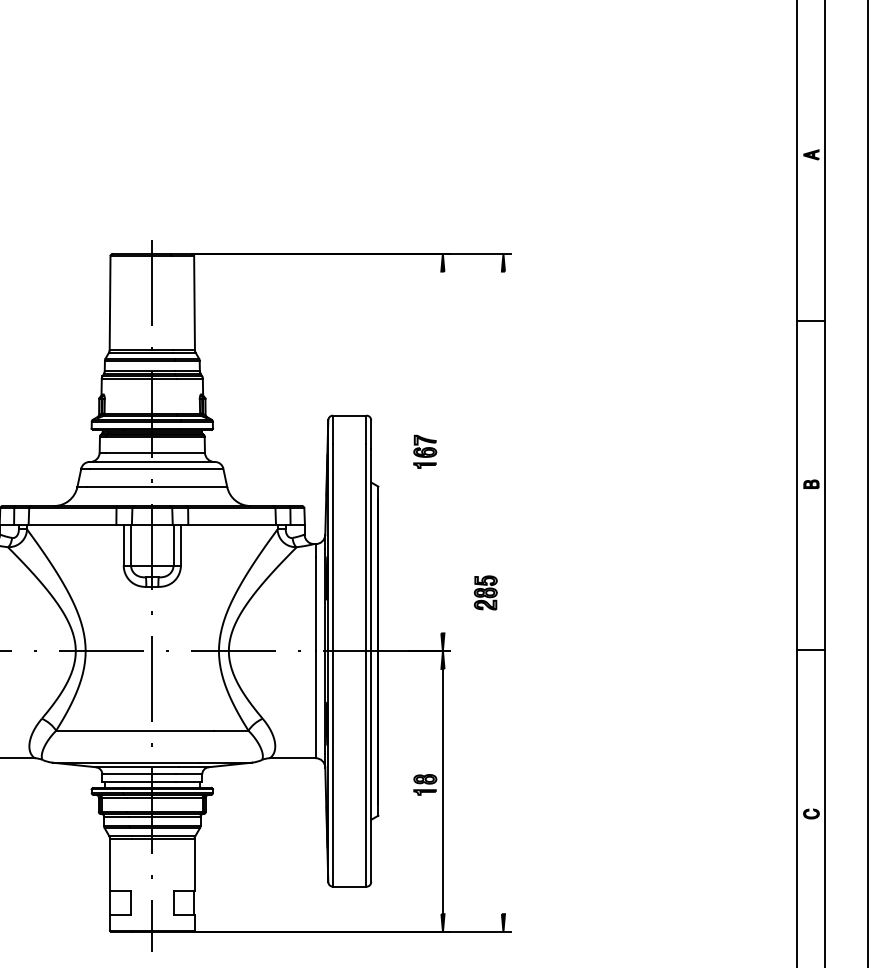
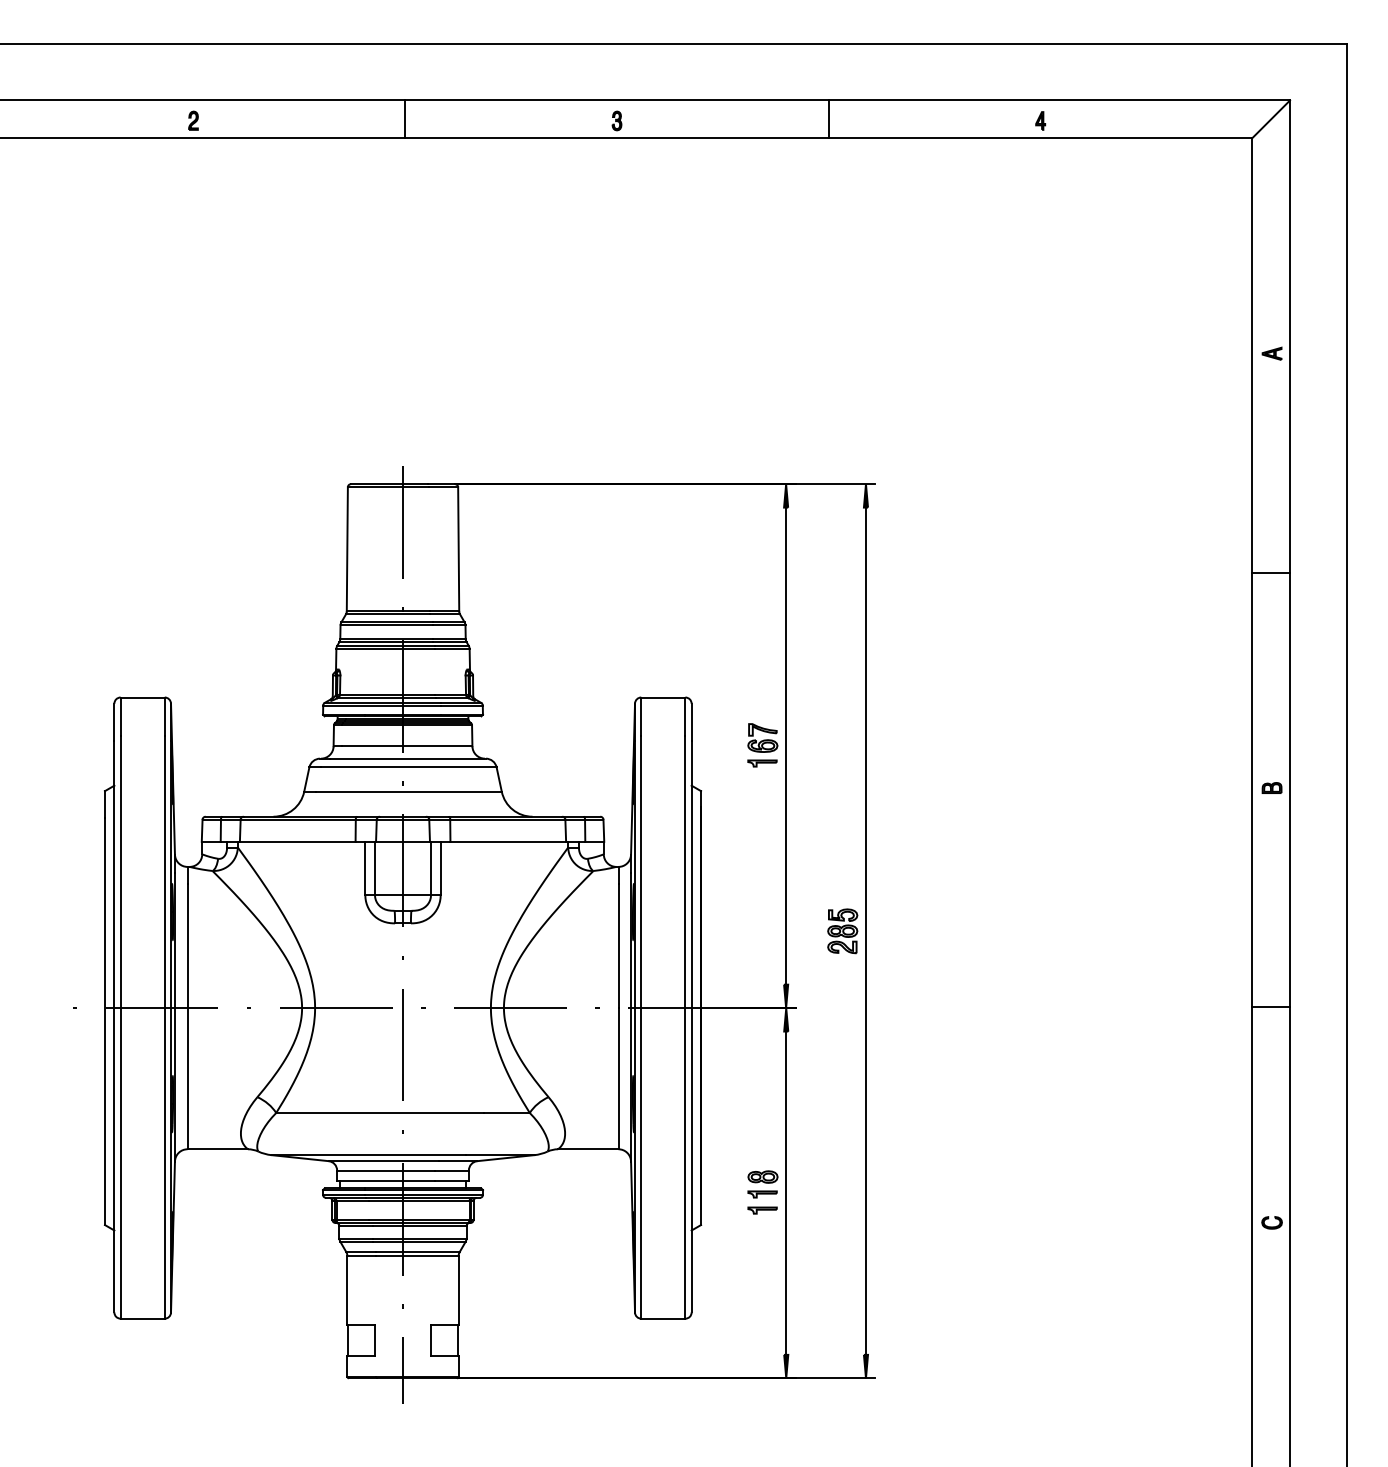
line: (443, 452) -> (786, 745), added
line: (503, 592) -> (865, 930), added
part: (424, 804) -> (762, 1210), added

